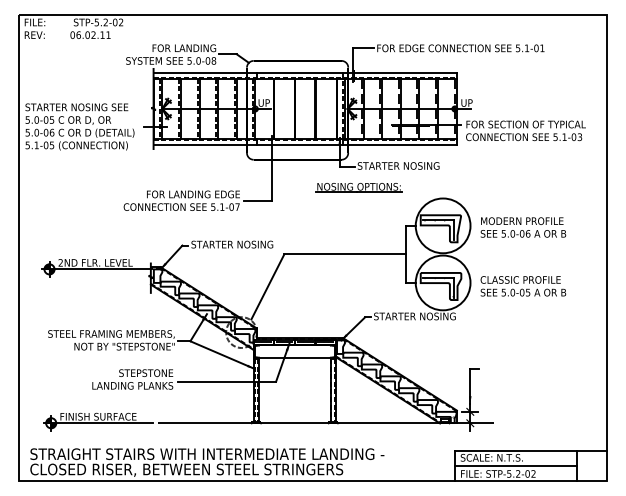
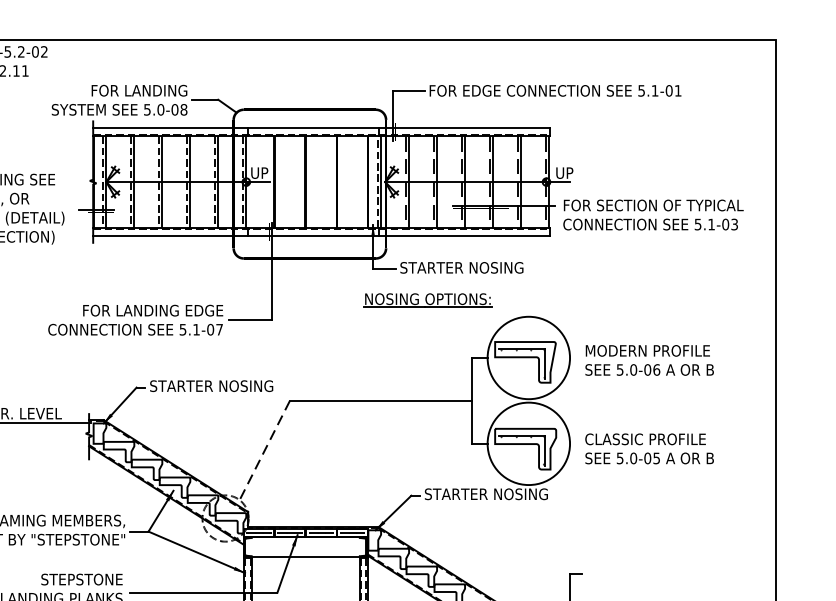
part: (358, 187) -> (427, 300), moved
line: (268, 286) -> (266, 449), solid -> dashed

